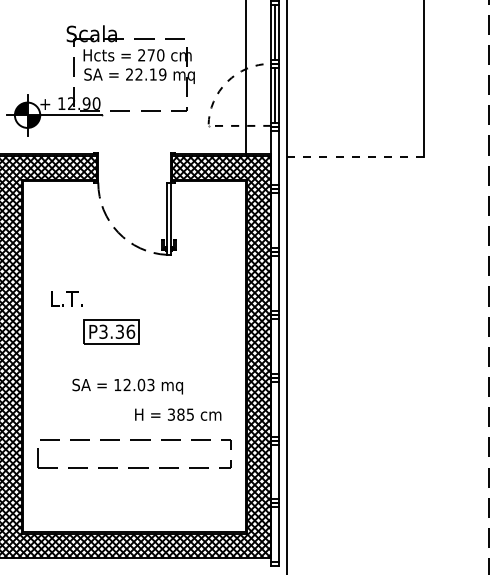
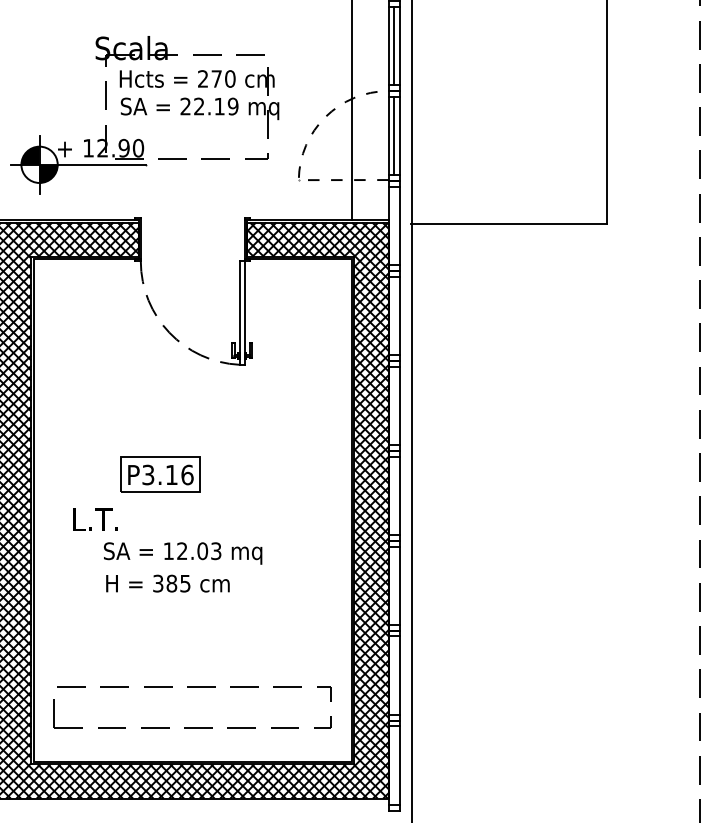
line: (355, 156) -> (509, 223), dashed -> solid
text: (66, 298) -> (95, 518), moved
text: (119, 331) -> (171, 474), P3.36 -> P3.16
text: (178, 414) -> (168, 583), moved
part: (134, 440) -> (192, 687), moved

